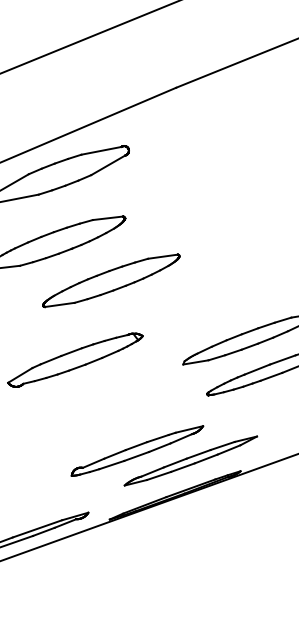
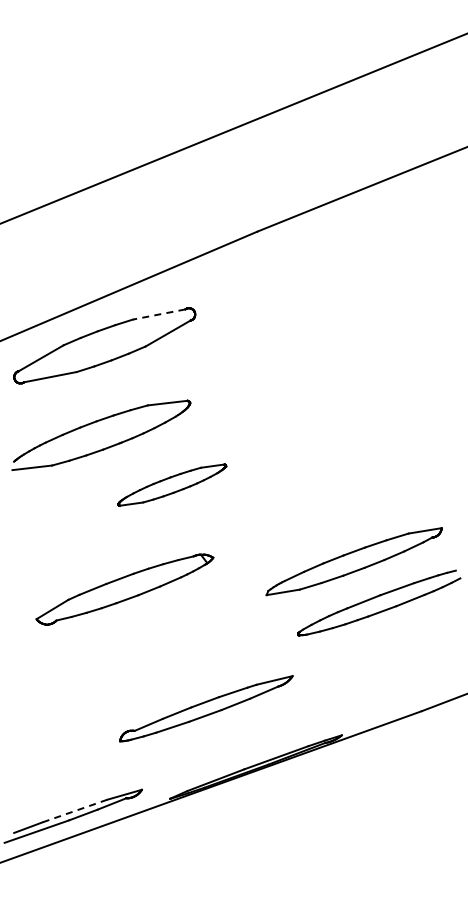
line: (101, 150) -> (159, 314), solid -> dashed
part: (110, 280) -> (171, 484), size x0.6
part: (190, 460) -> (276, 721), removed
line: (37, 529) -> (74, 811), solid -> dashed

